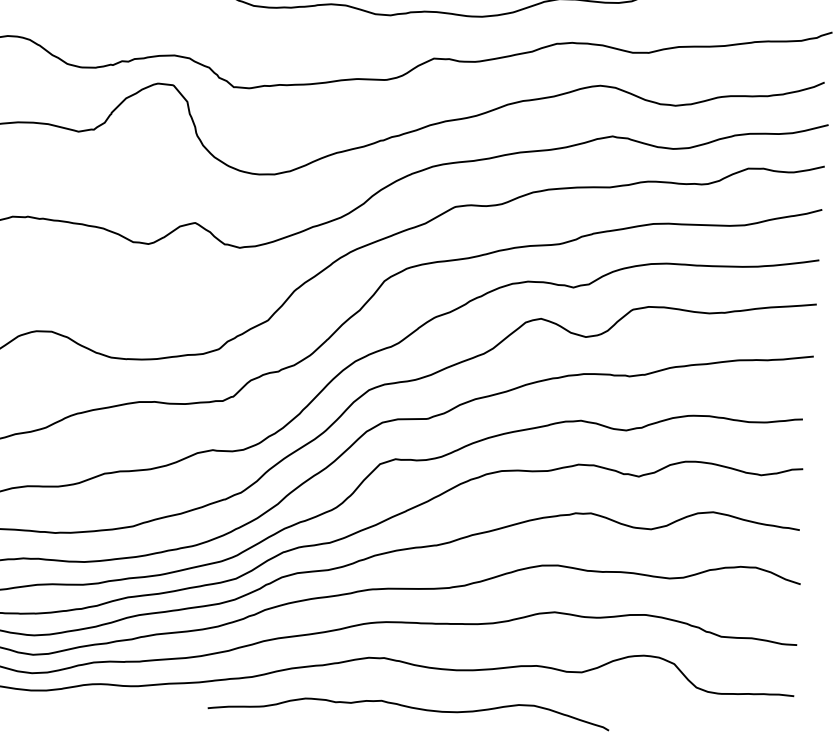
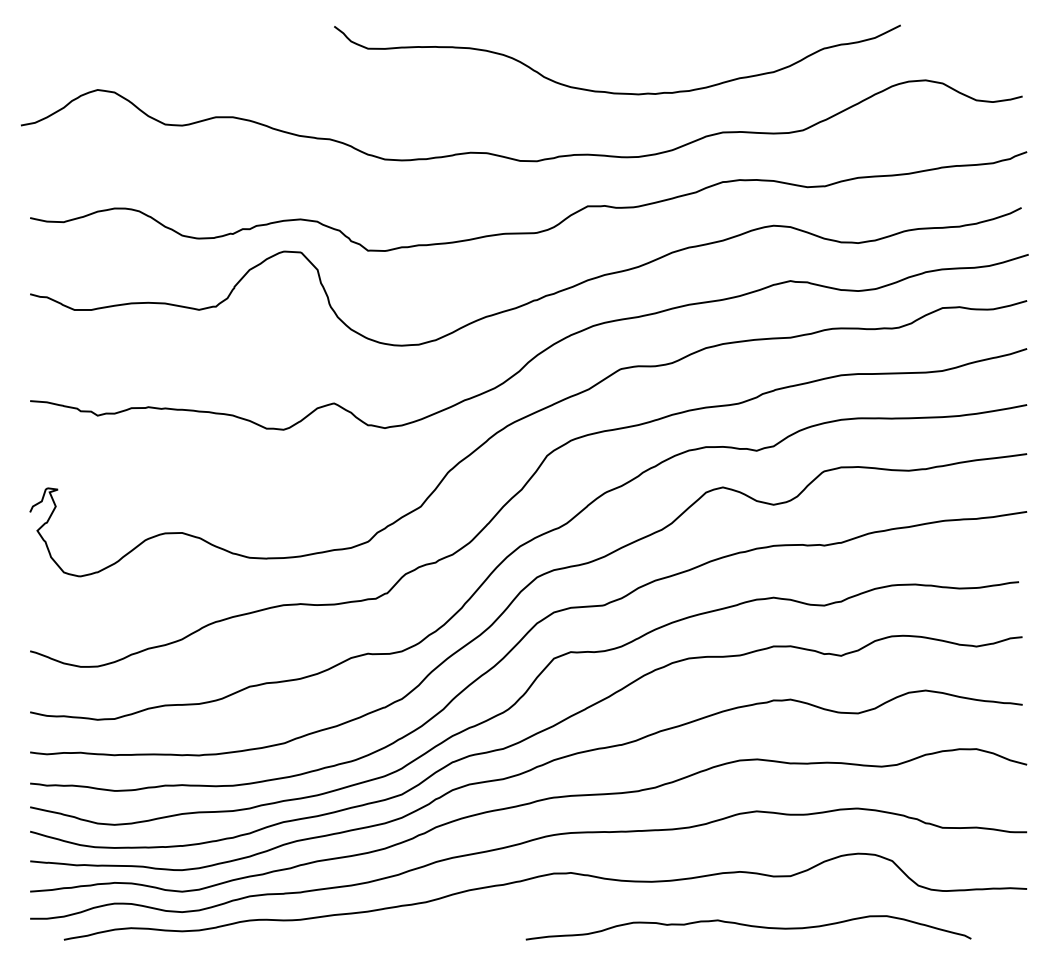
curve: (408, 707) -> (748, 926), moved

